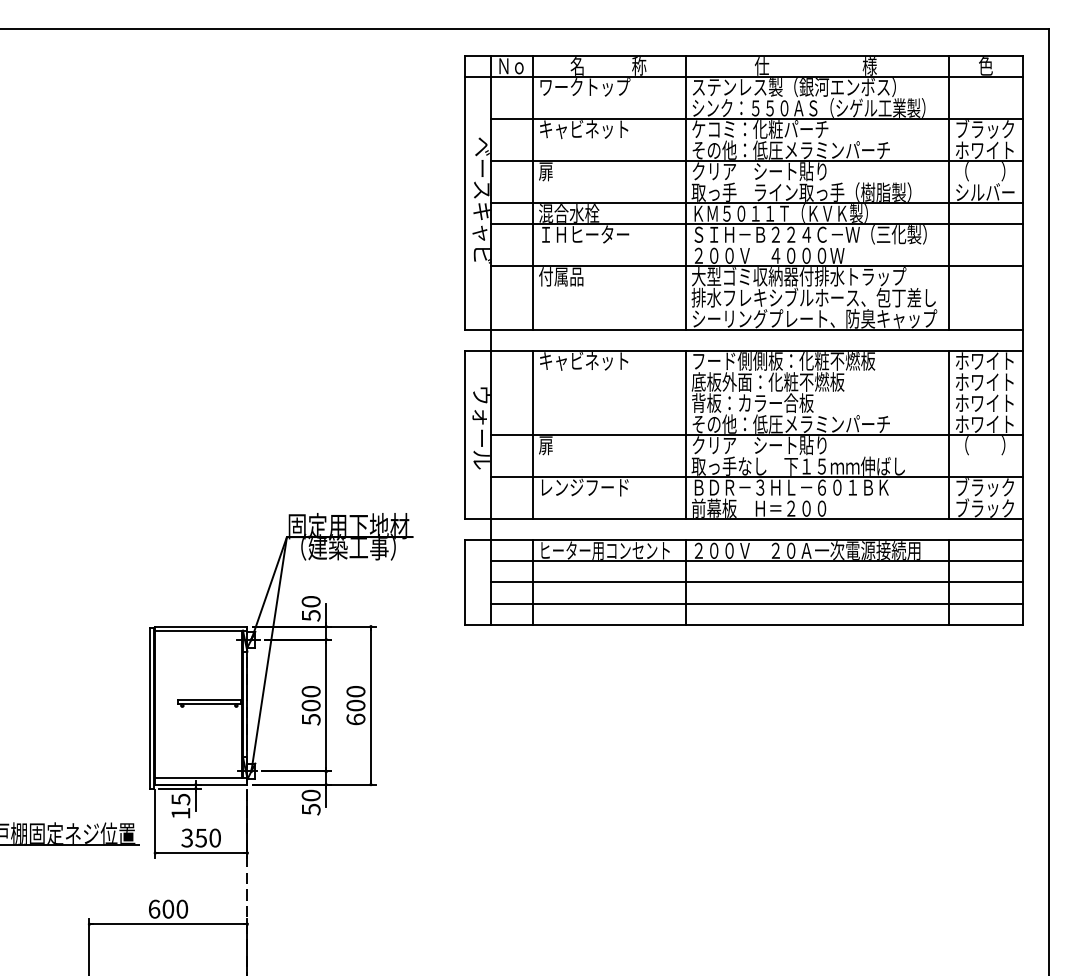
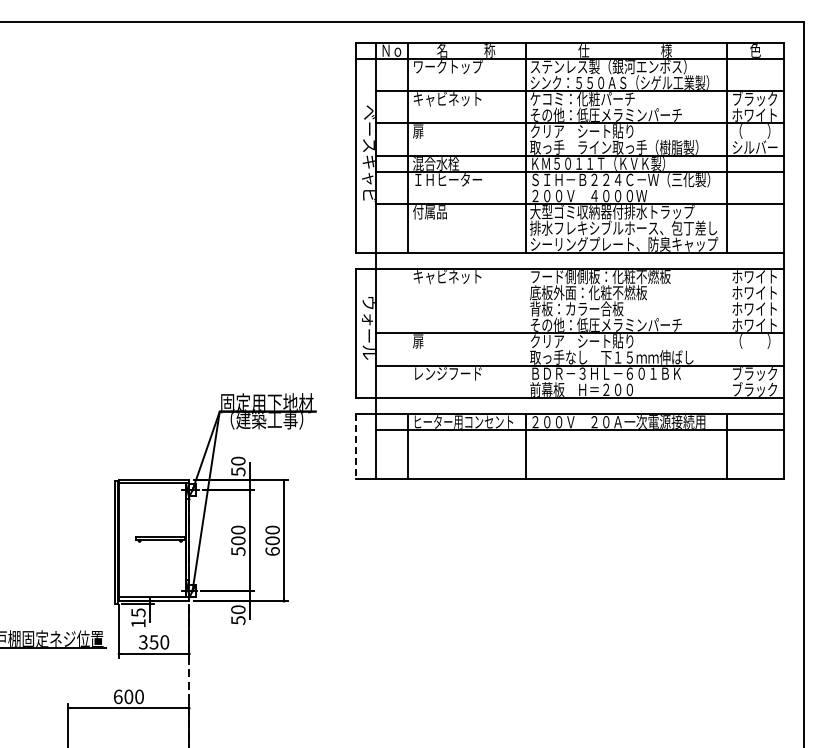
line: (533, 433) -> (408, 332), removed
line: (685, 433) -> (525, 332), removed
line: (949, 433) -> (727, 332), removed
line: (464, 582) -> (355, 446), solid -> dashed
line: (756, 582) -> (579, 446), removed
line: (756, 603) -> (579, 462), removed

